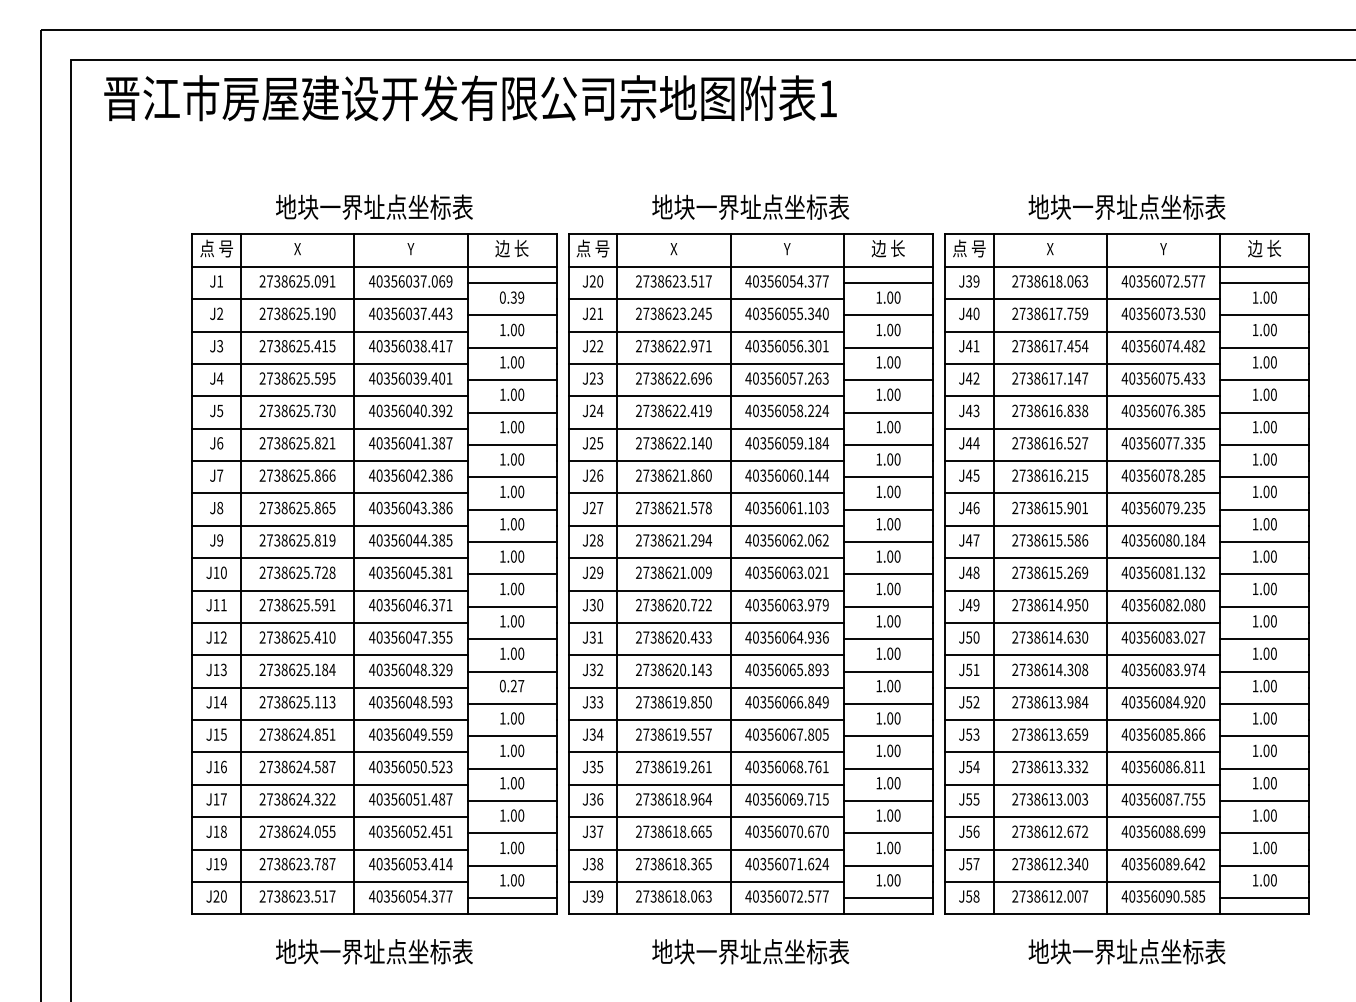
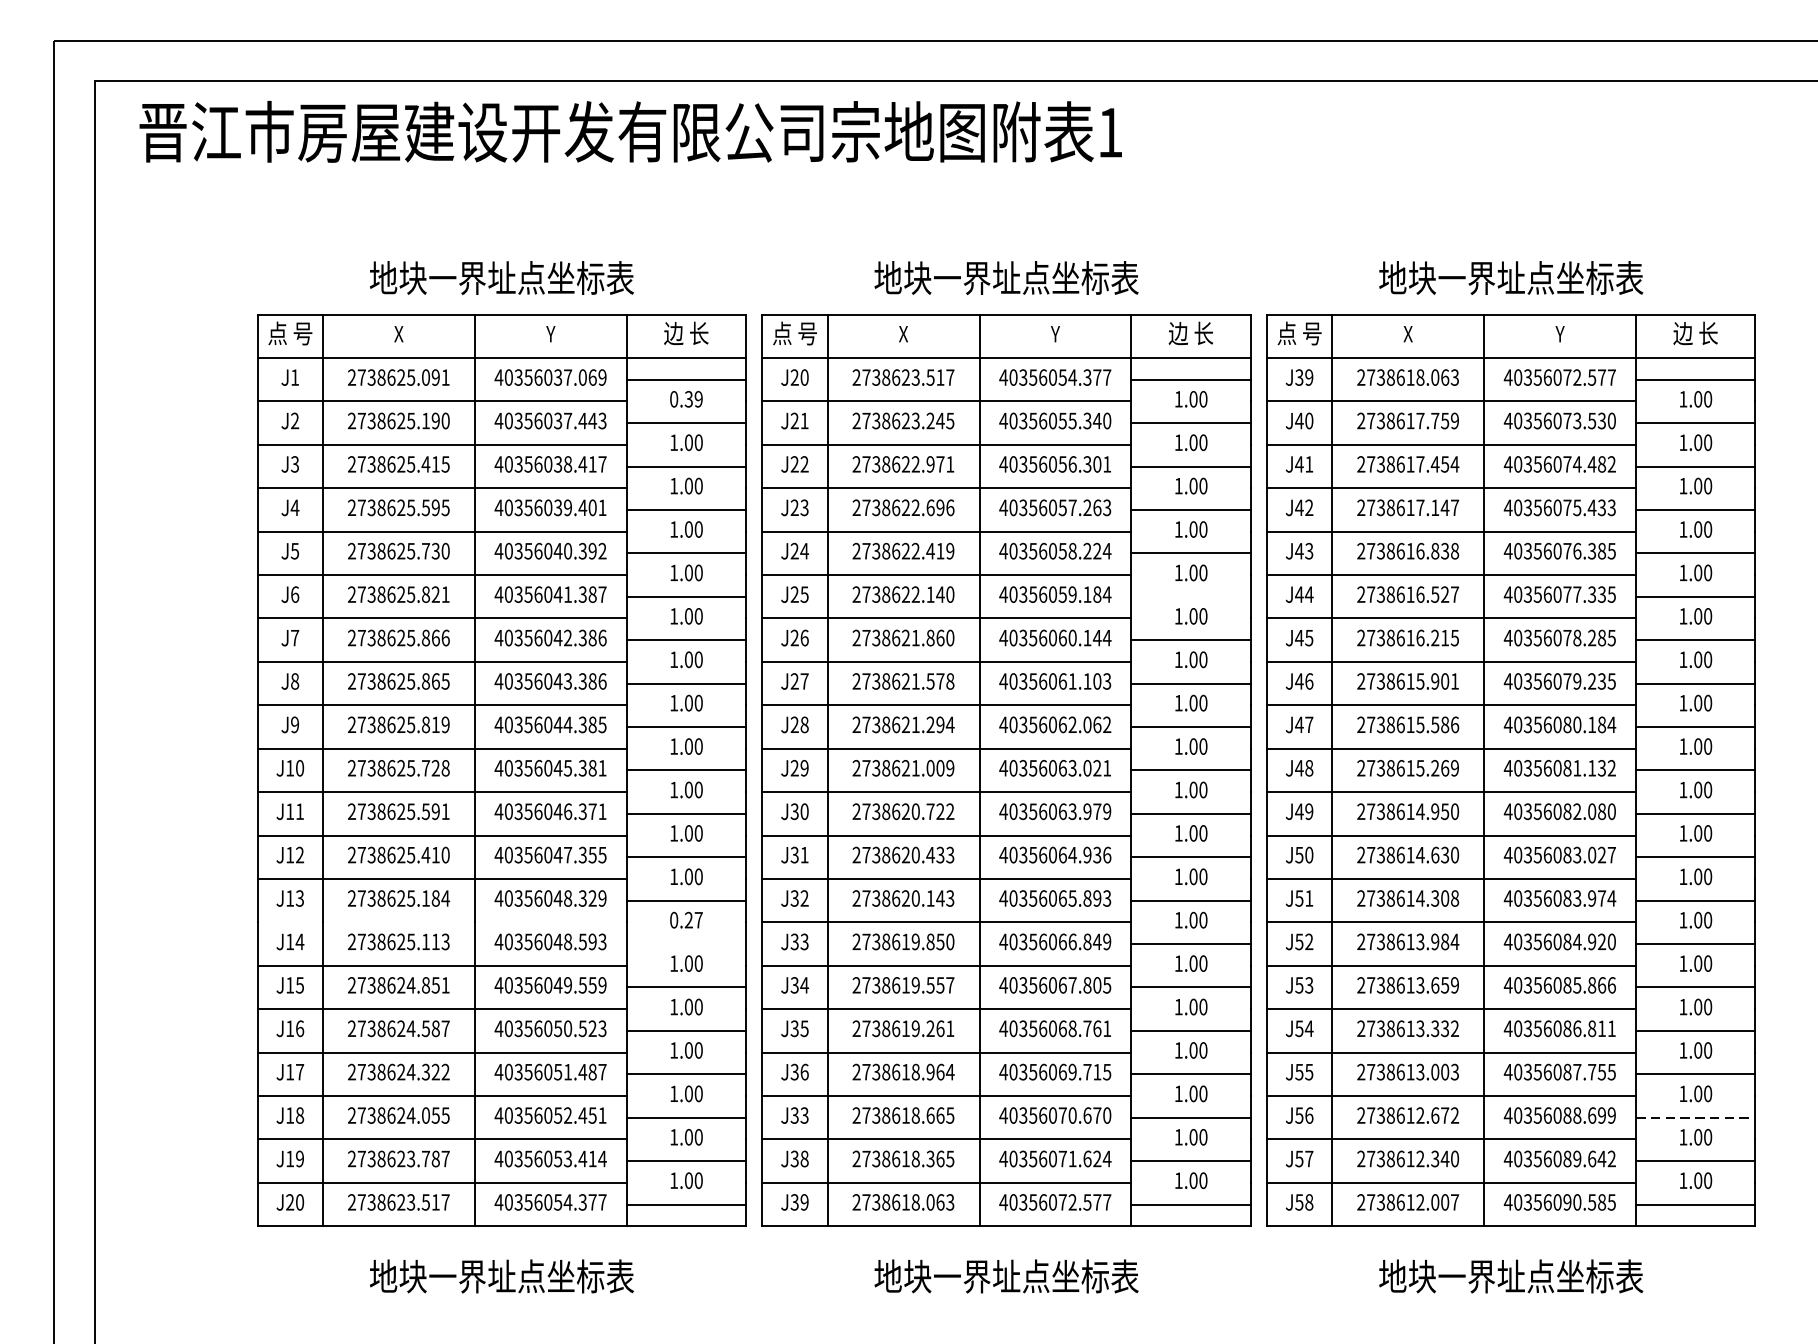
line: (887, 444) -> (1189, 596), removed
line: (329, 687) -> (441, 922), removed
line: (511, 703) -> (685, 943), removed
text: (600, 831) -> (805, 1115), J37 -> J33
line: (1264, 833) -> (1695, 1117), solid -> dashed

